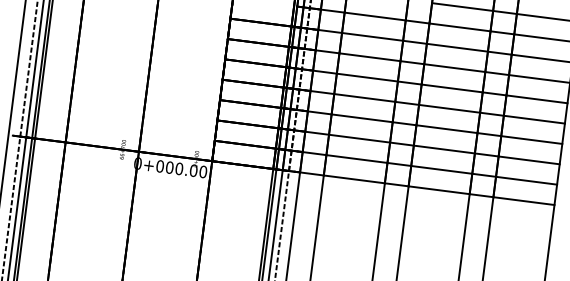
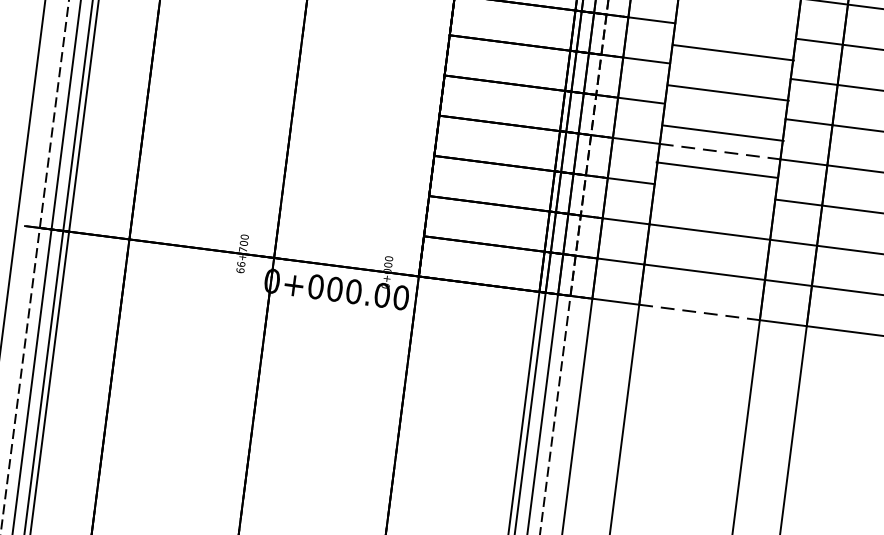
line: (372, 36) -> (733, 51), moved
line: (369, 57) -> (727, 93), moved
line: (366, 77) -> (721, 132), moved
line: (364, 97) -> (719, 150), solid -> dashed
line: (361, 118) -> (715, 170), moved
line: (354, 179) -> (699, 312), solid -> dashed

